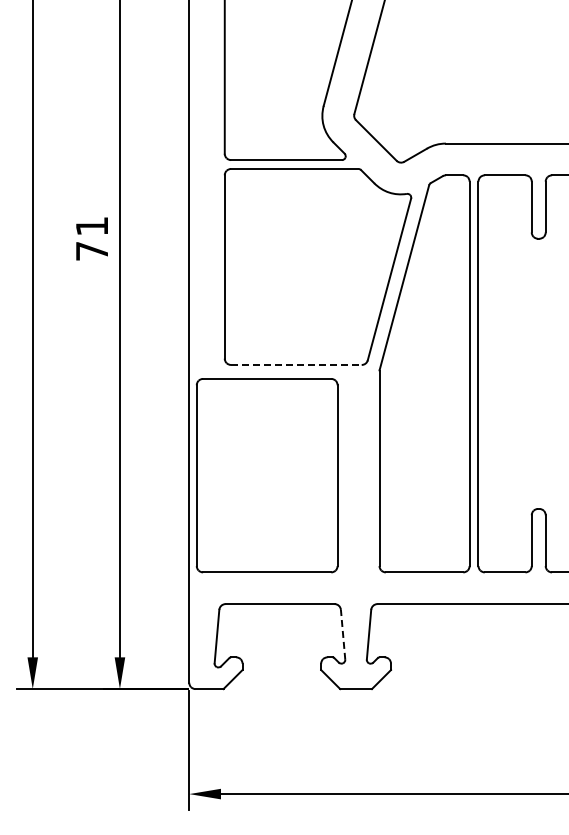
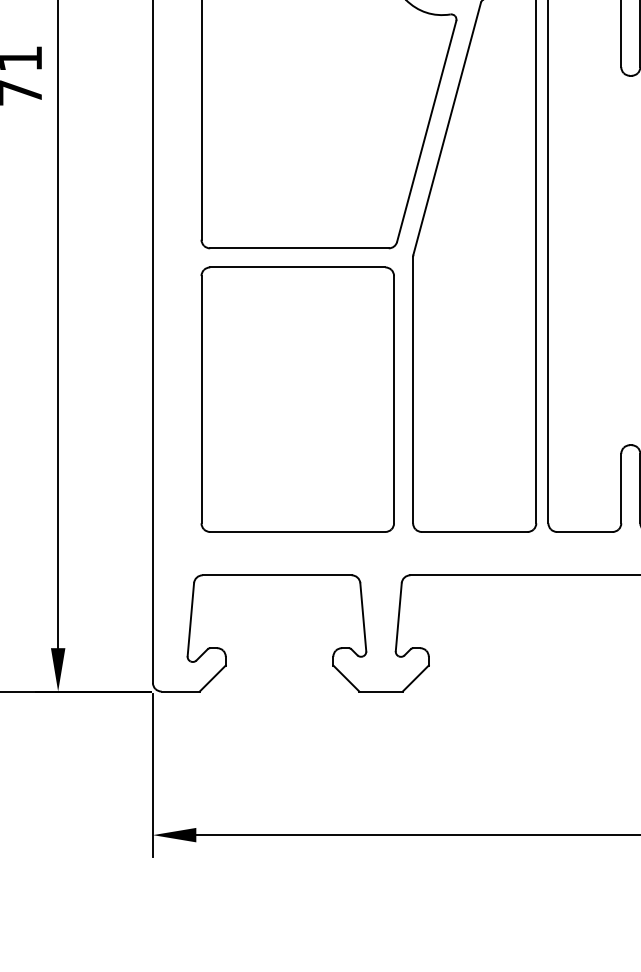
line: (296, 364) -> (299, 247), dashed -> solid
part: (266, 475) -> (296, 399), moved
line: (343, 634) -> (363, 616), dashed -> solid

